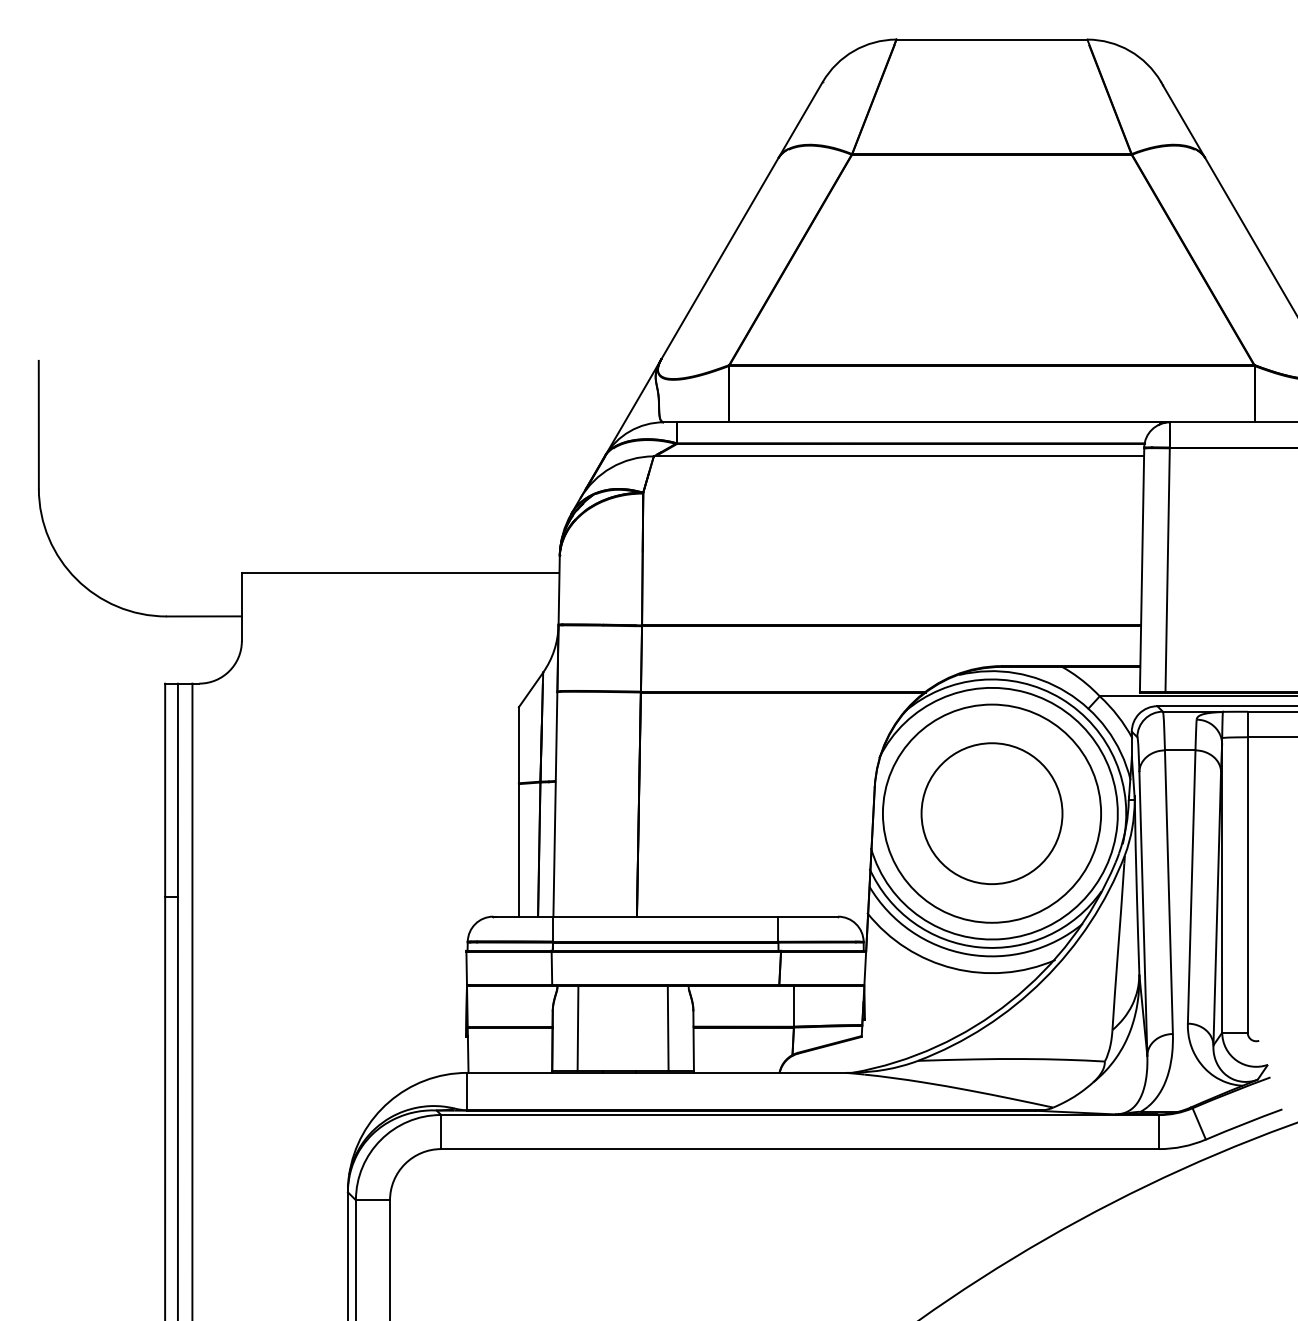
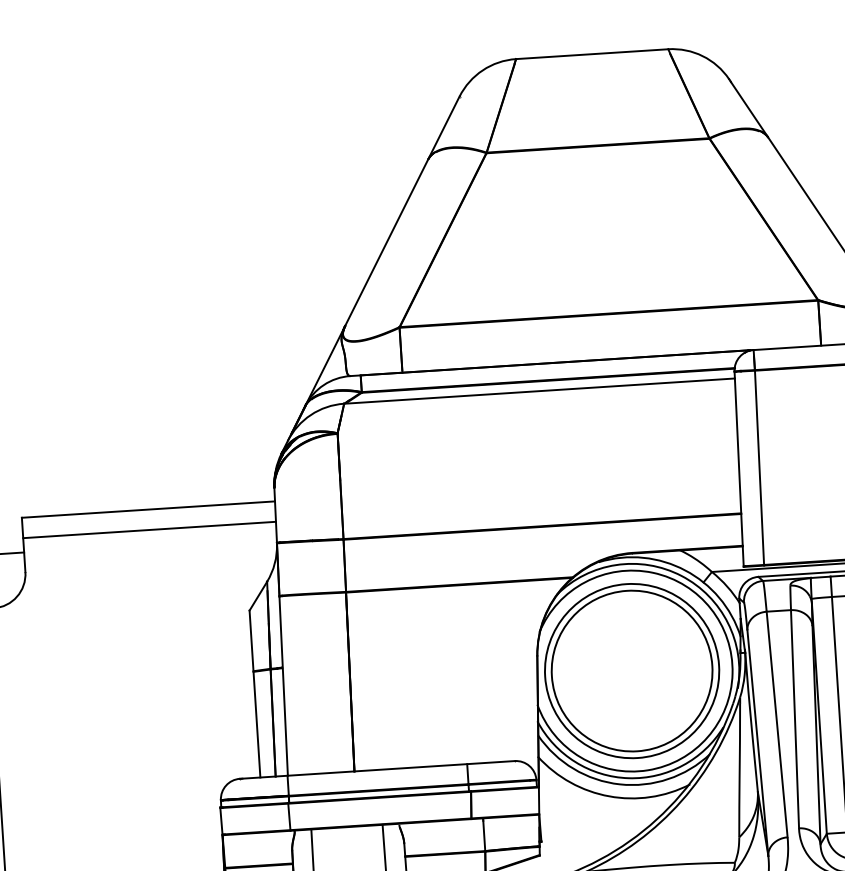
line: (400, 598) -> (149, 530), added
circle: (991, 813) -> (631, 670), size x1.43

